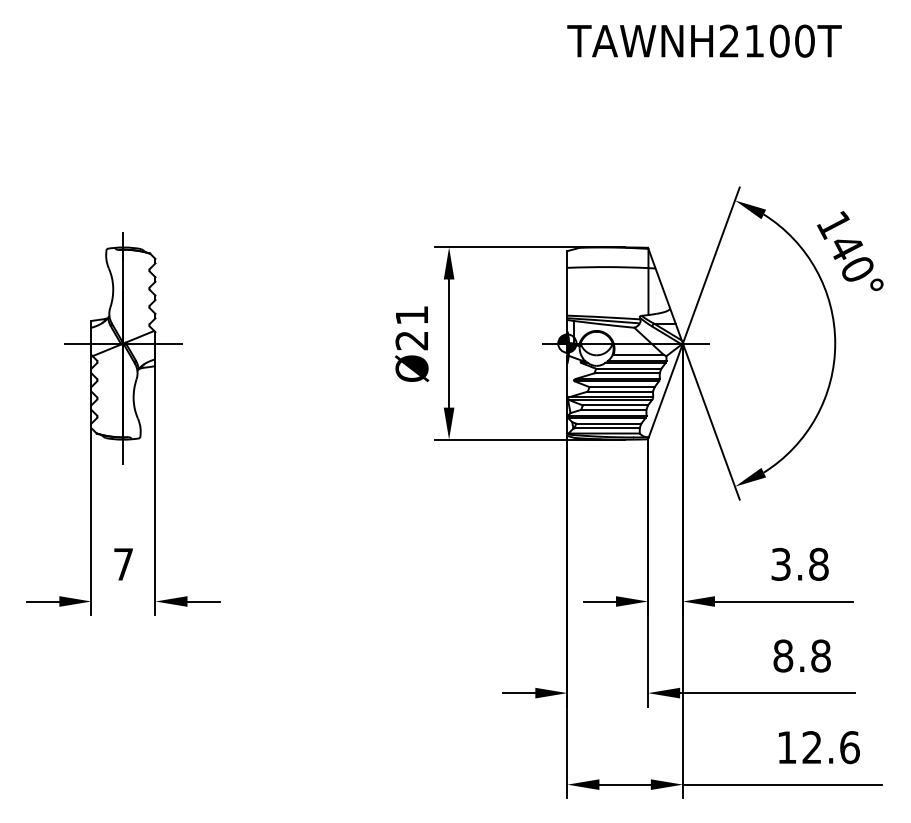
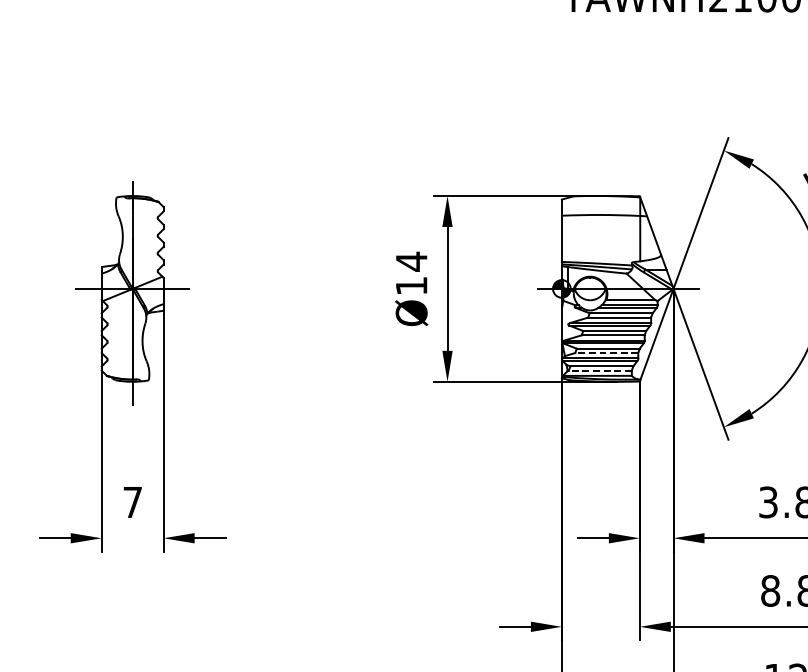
text: (411, 327) -> (411, 273), Ø21 -> Ø14
line: (613, 409) -> (606, 352), solid -> dashed
line: (607, 428) -> (600, 371), solid -> dashed

